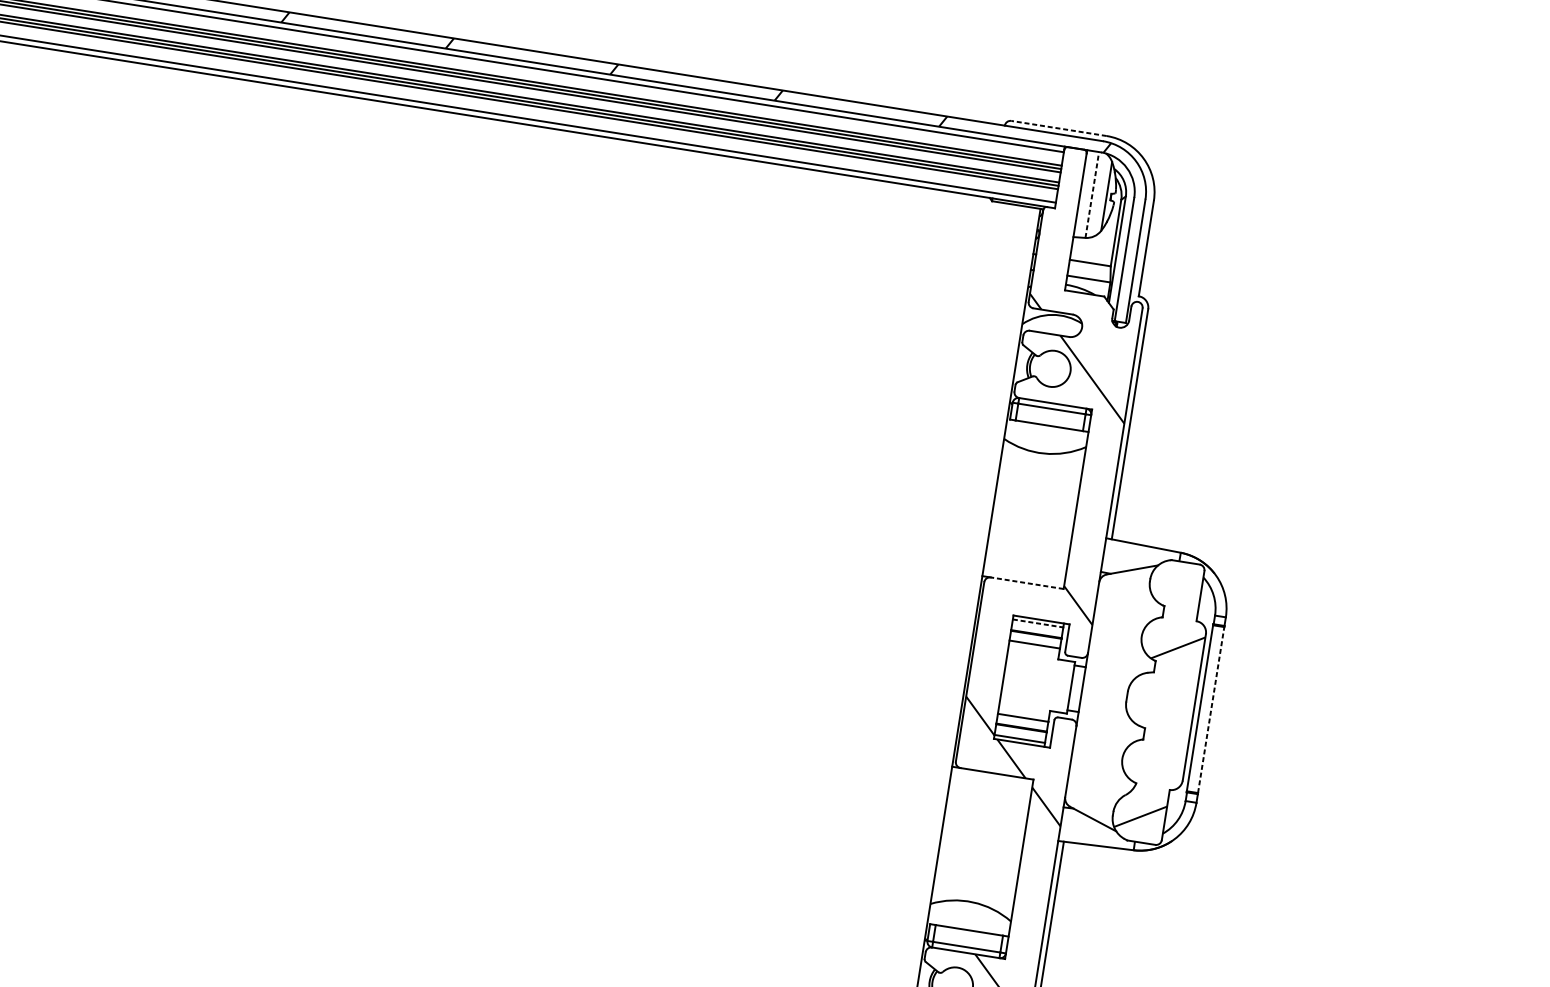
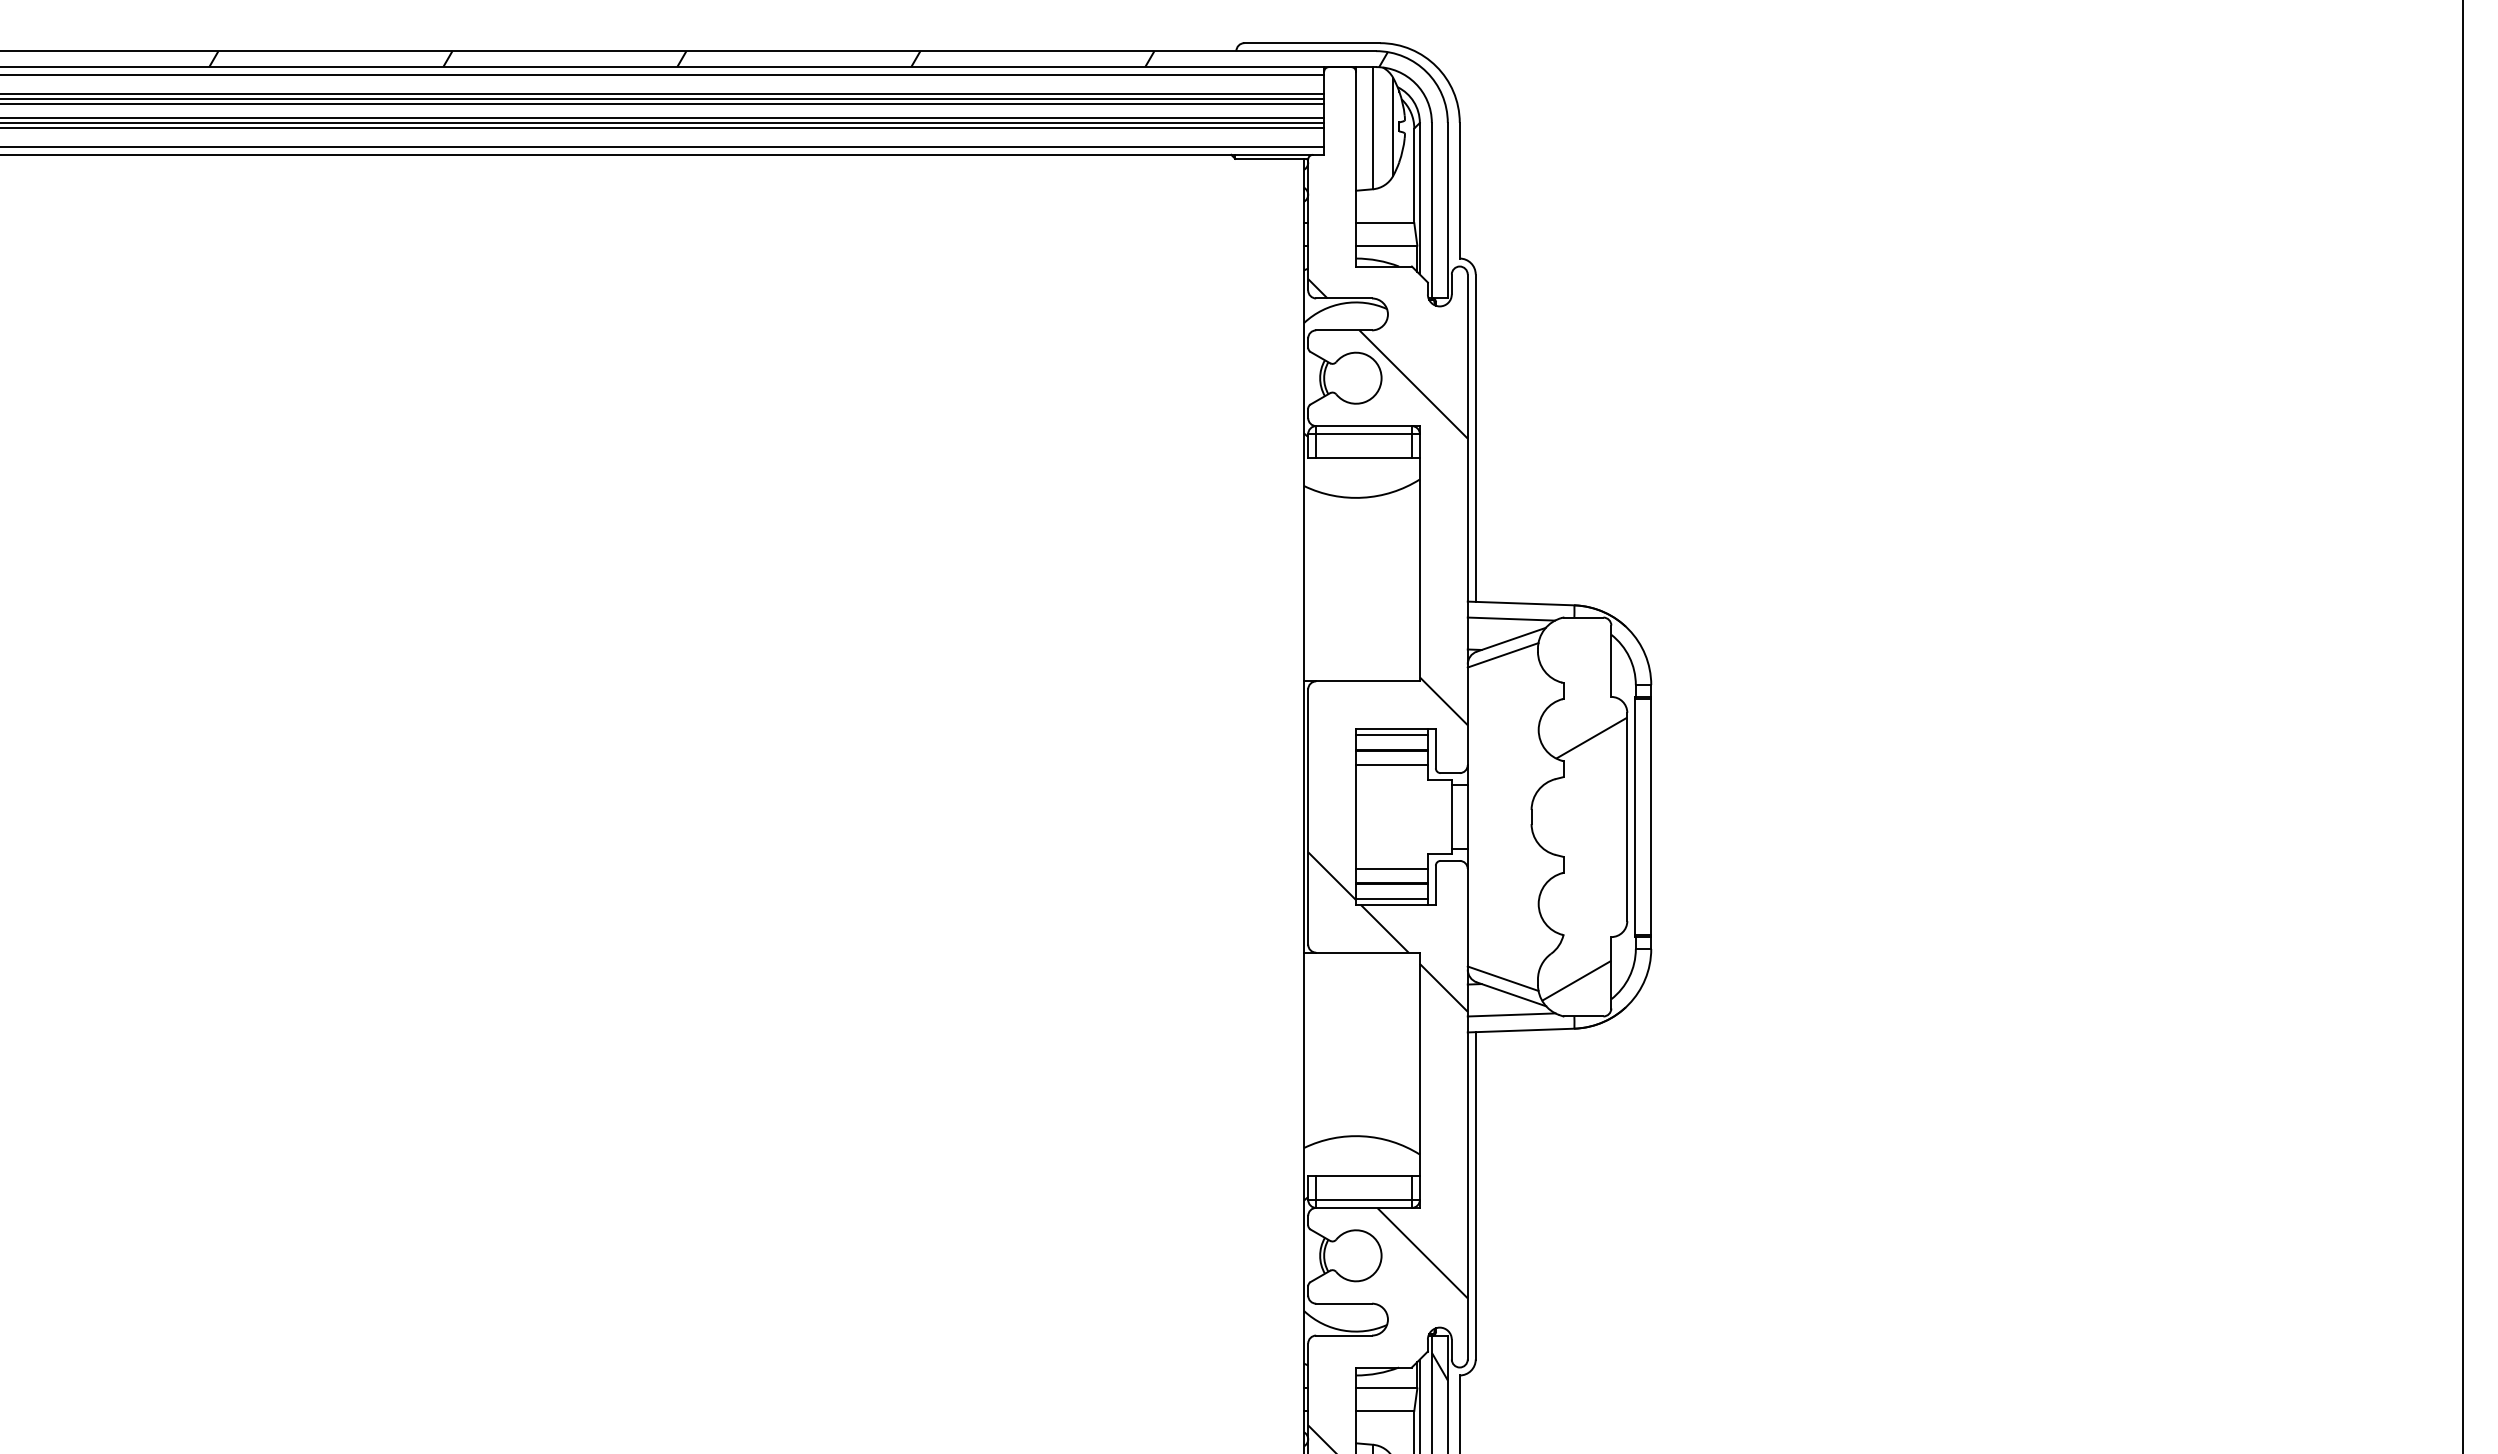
line: (1059, 128) -> (1312, 43), dashed -> solid
line: (1092, 194) -> (1372, 127), dashed -> solid
line: (1135, 554) -> (1511, 618), added
line: (1124, 579) -> (1502, 655), added
line: (1027, 583) -> (1368, 681), dashed -> solid
line: (1037, 623) -> (1391, 734), dashed -> solid
line: (1211, 709) -> (1651, 816), dashed -> solid
line: (1088, 806) -> (1502, 978), added
line: (1090, 833) -> (1511, 1014), added

